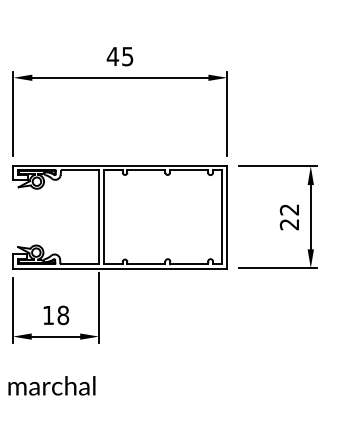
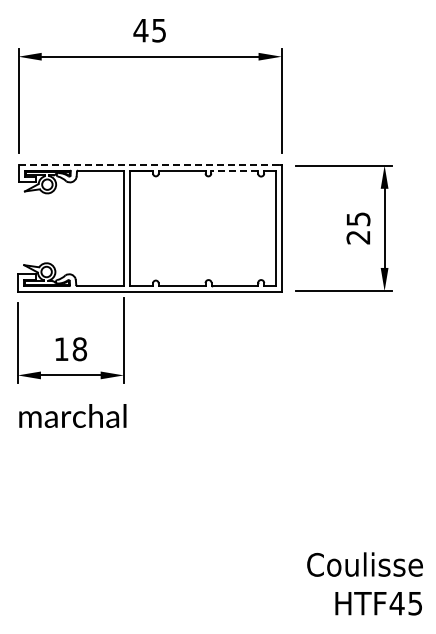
line: (119, 165) -> (149, 164), solid -> dashed
line: (188, 170) -> (234, 170), solid -> dashed
text: (289, 209) -> (358, 219), 22 -> 25
text: (51, 385) -> (72, 415), moved

